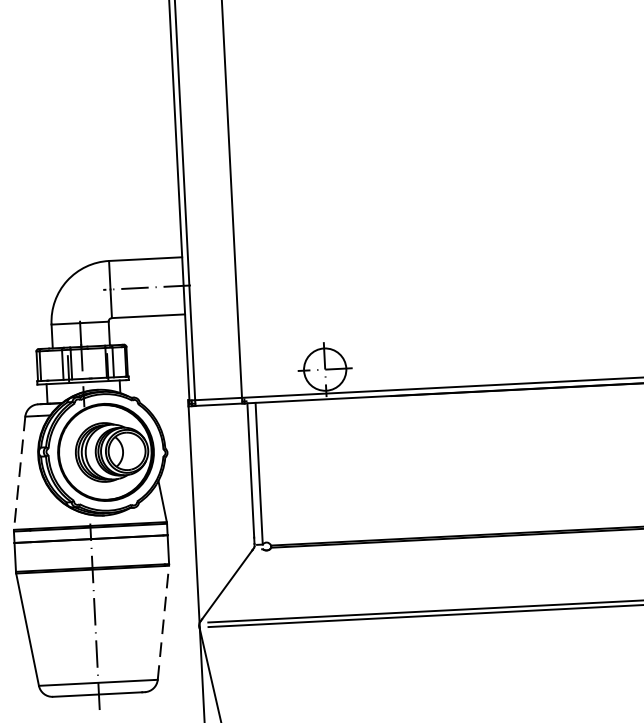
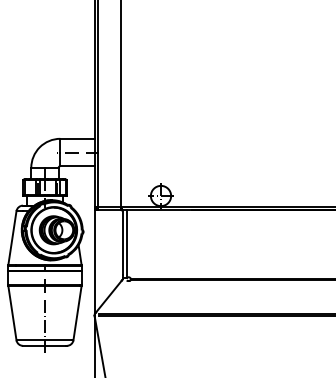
line: (19, 473) -> (12, 238), dashed -> solid
line: (163, 621) -> (77, 312), dashed -> solid

